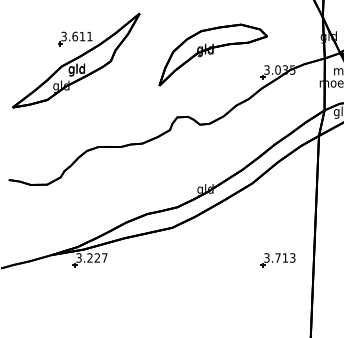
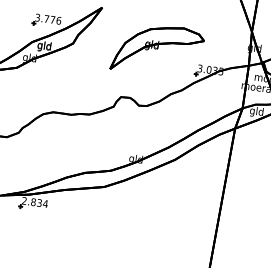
text: (82, 36) -> (52, 19), 3.611 -> 3.776
text: (91, 257) -> (34, 201), 3.227 -> 2.834
part: (277, 260) -> (186, 225), removed

